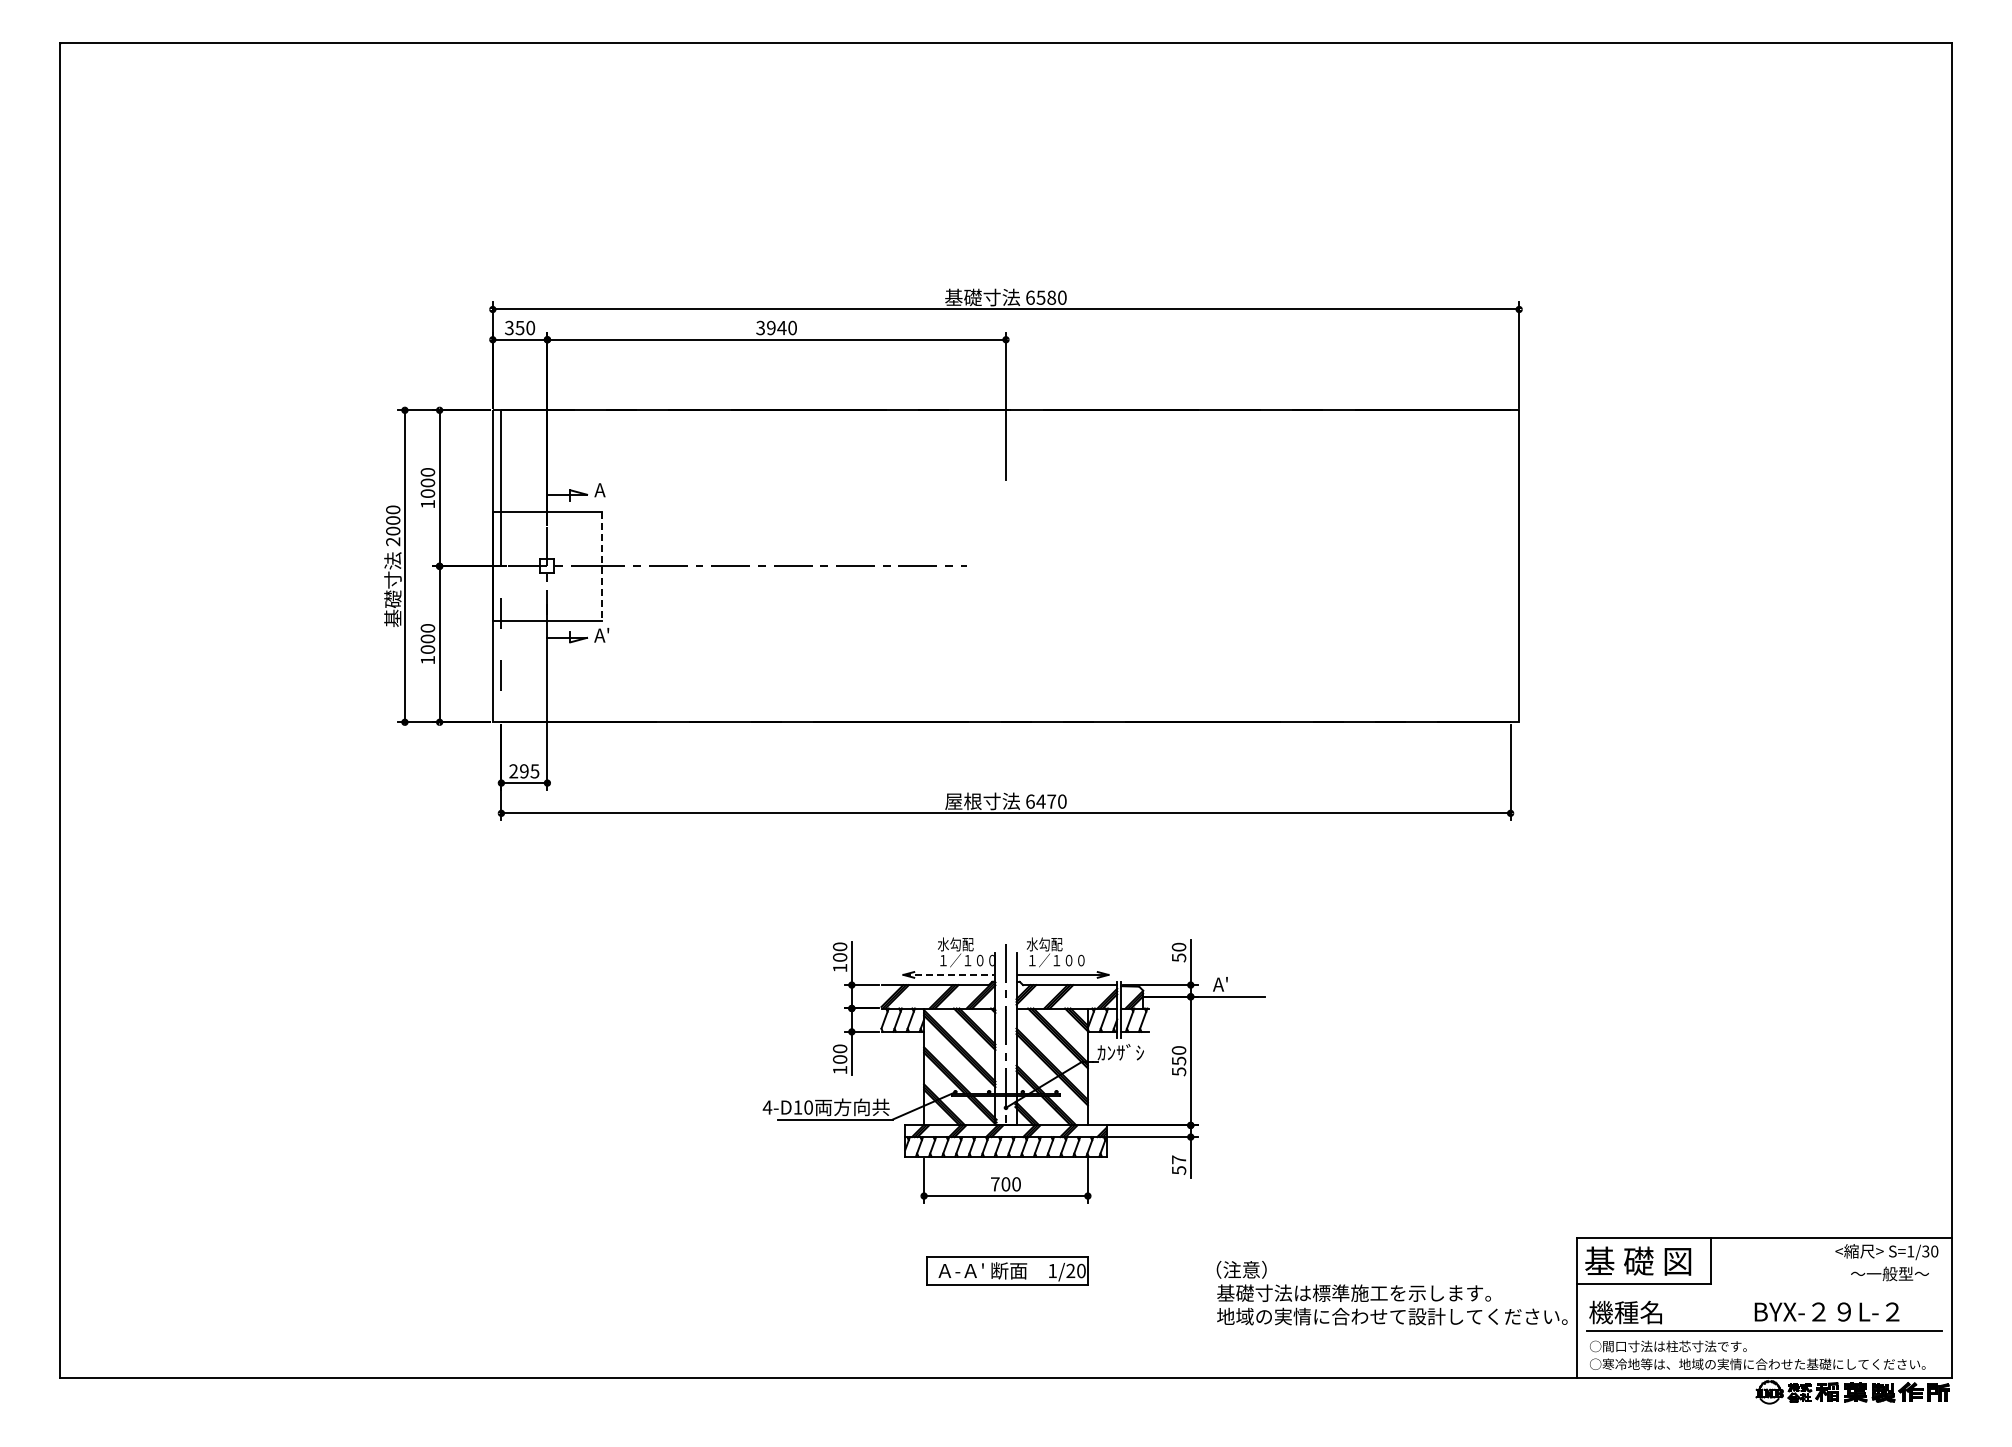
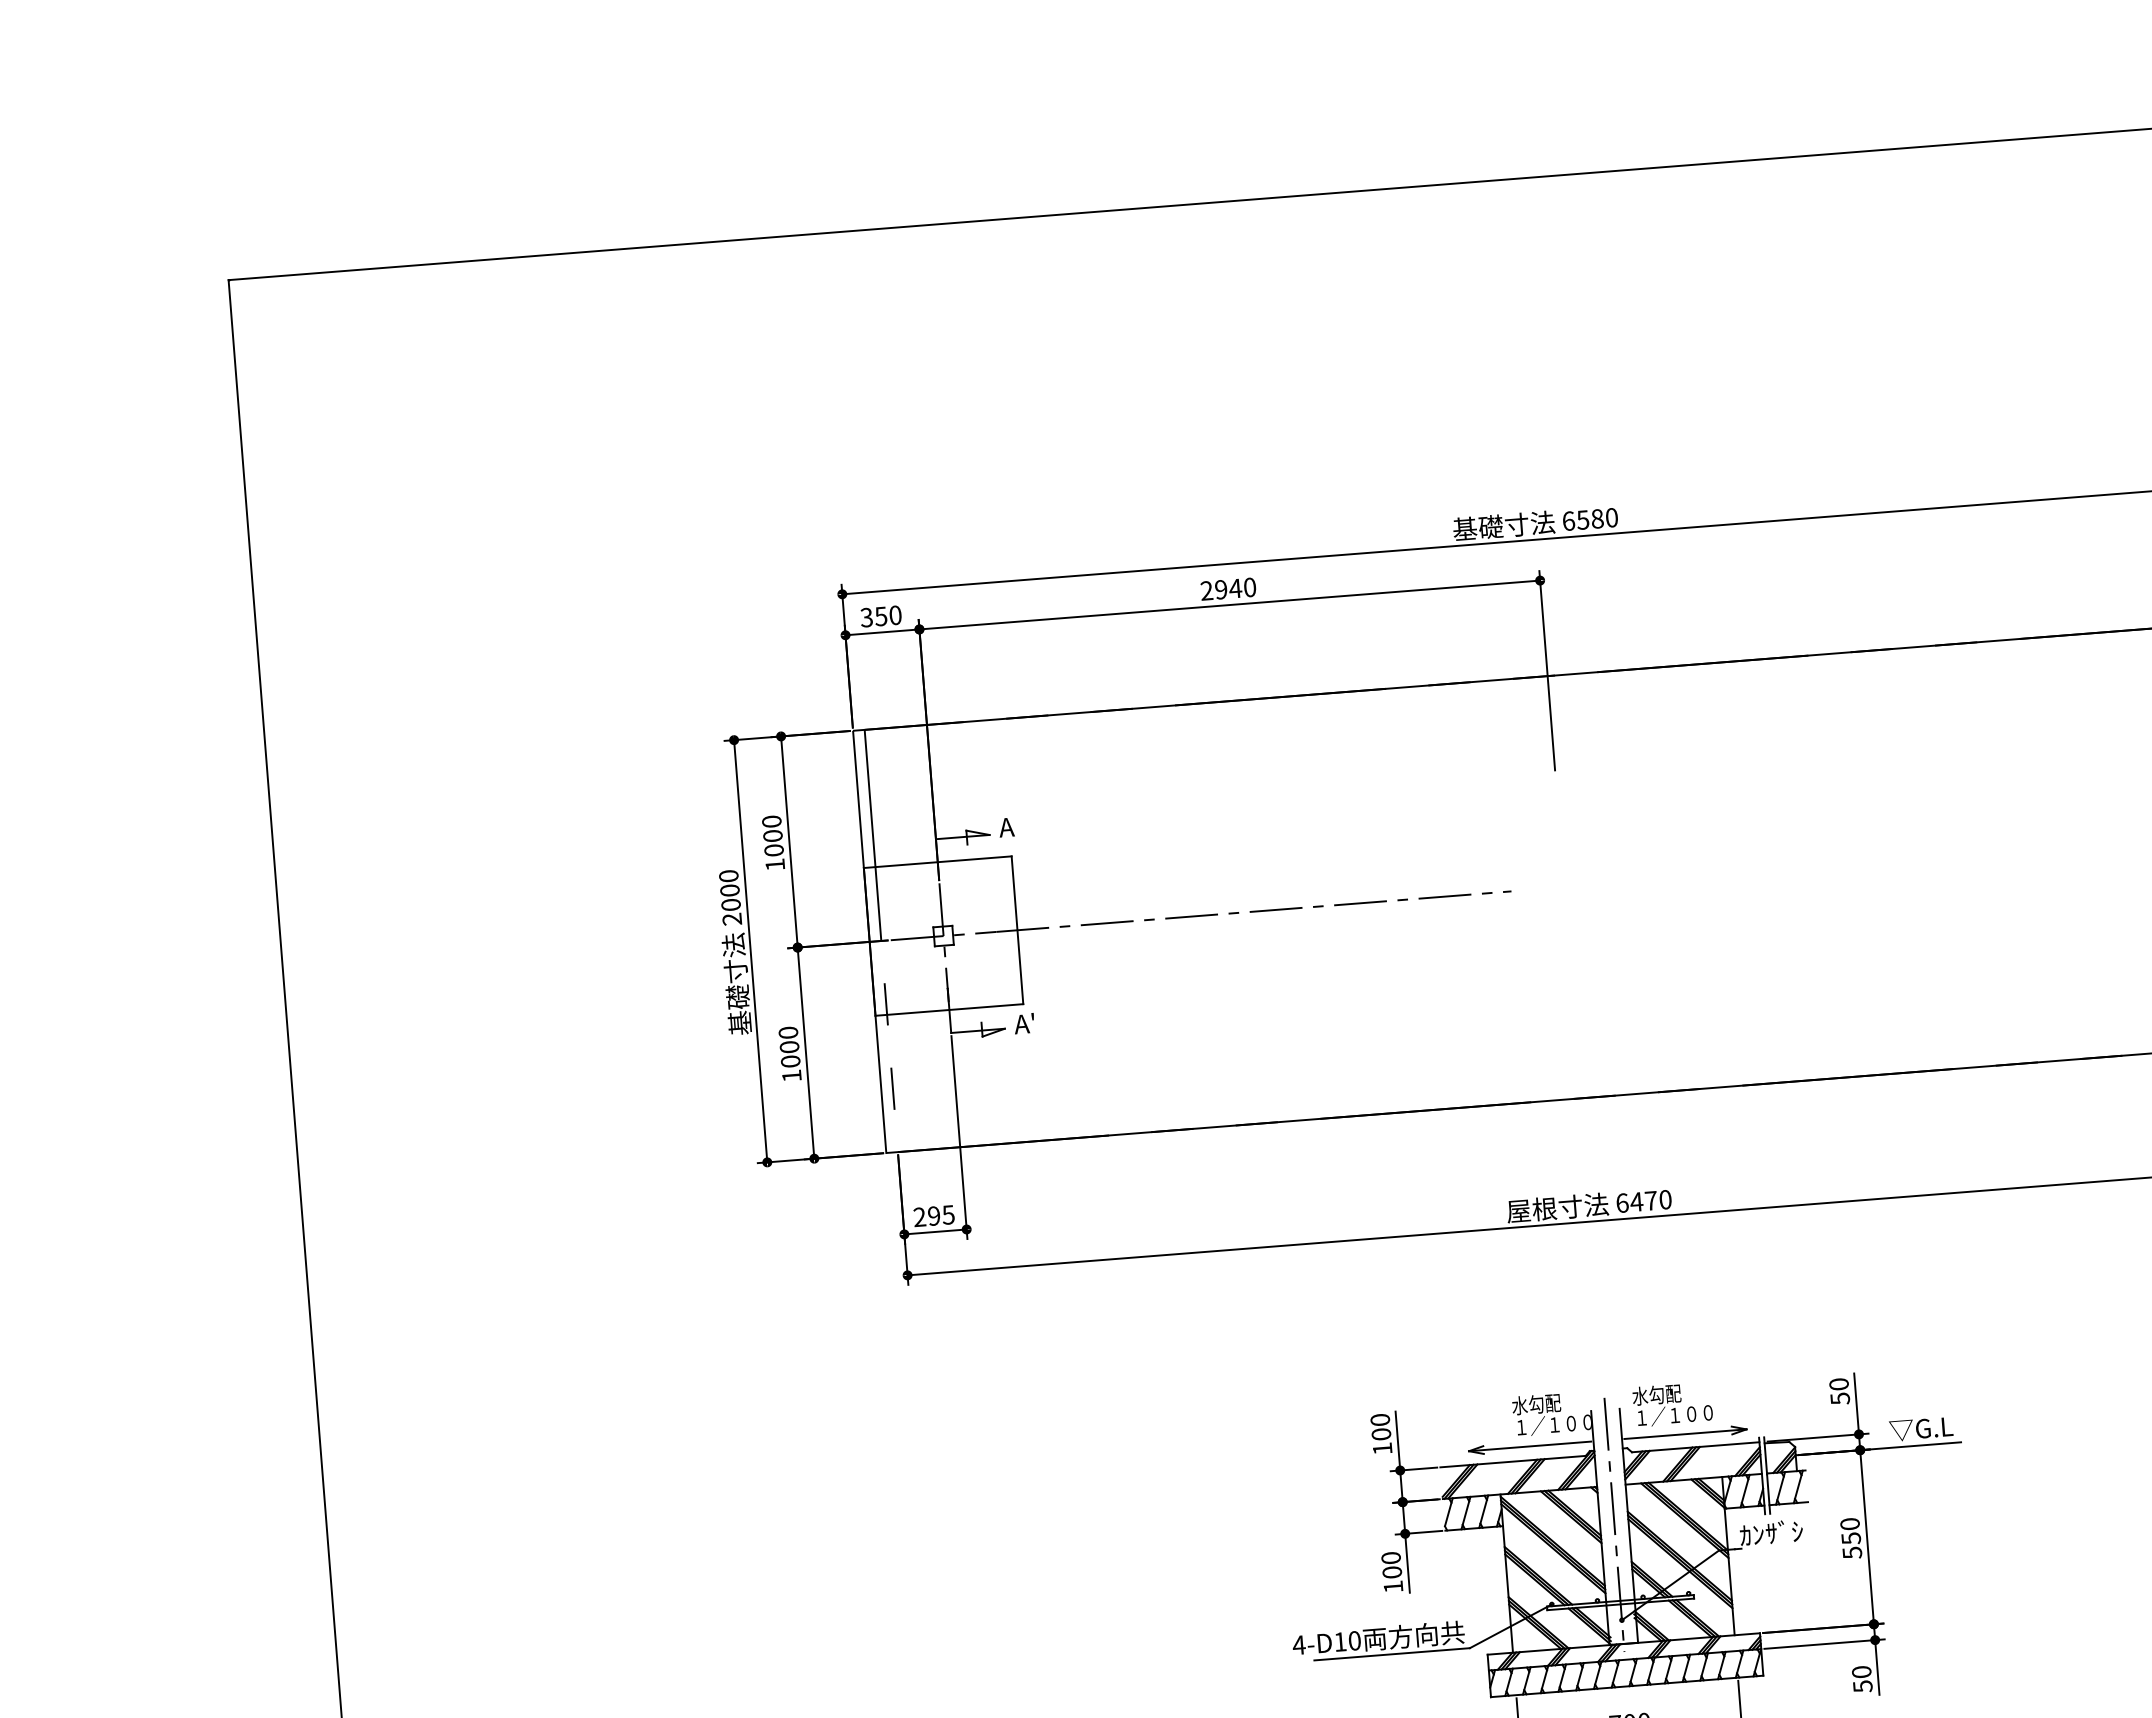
text: (760, 328) -> (1206, 591), 3940 -> 2940
line: (602, 566) -> (1018, 930), dashed -> solid
line: (949, 974) -> (1531, 1445), dashed -> solid
text: (1236, 984) -> (1920, 1428), A' -> ▽G.L
text: (1178, 1159) -> (1860, 1671), 57 -> 50

